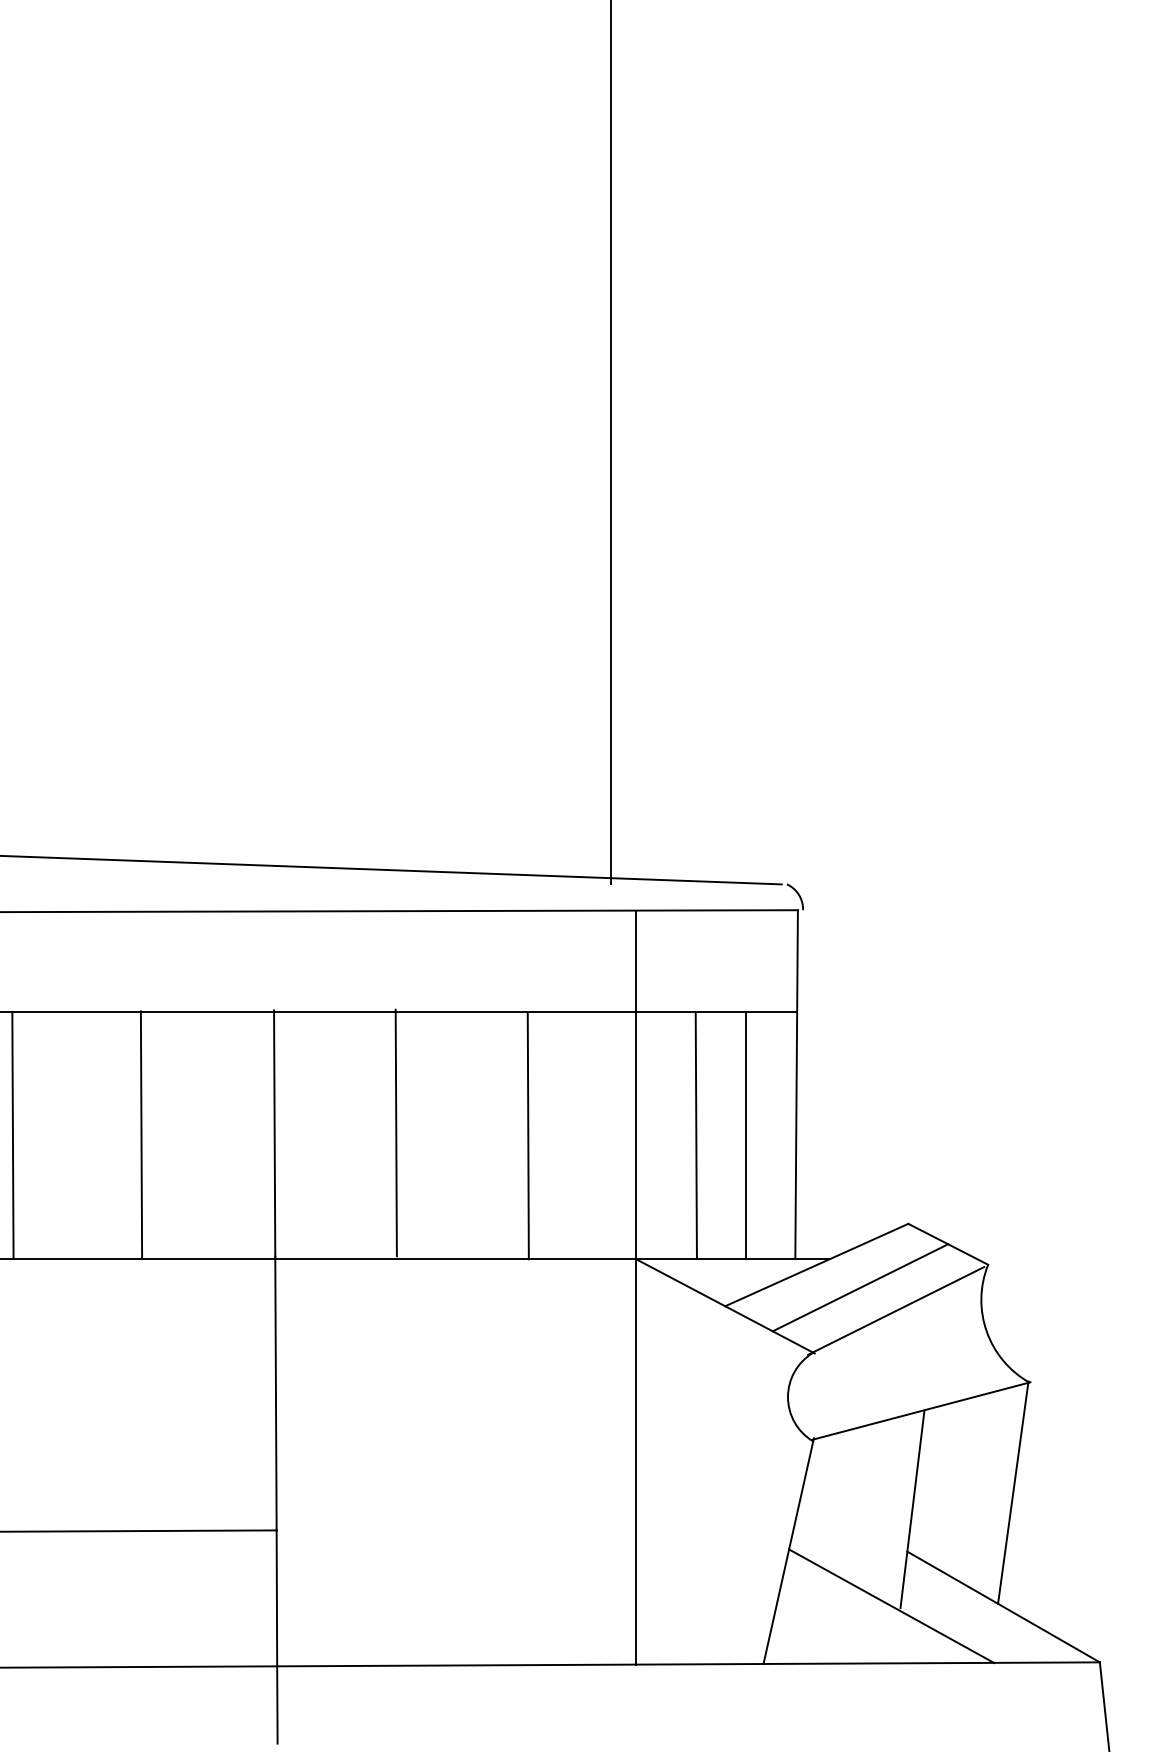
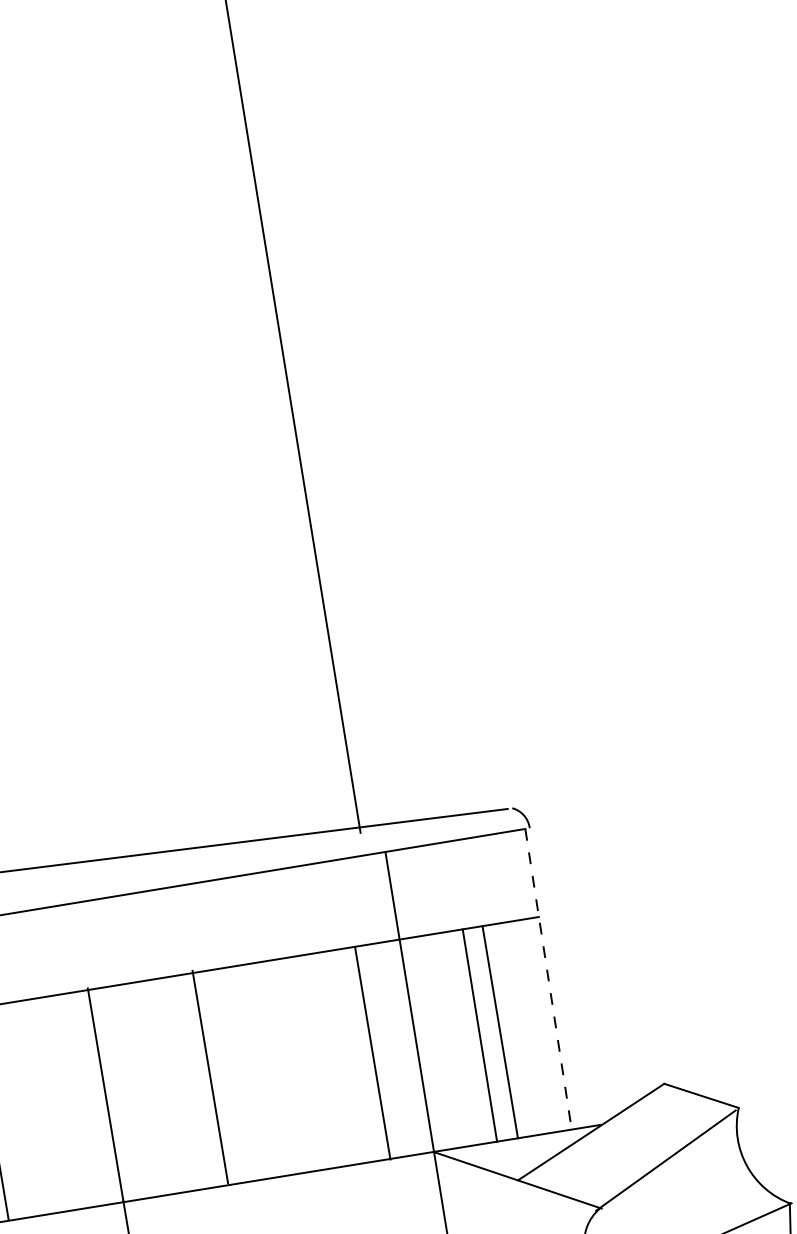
line: (796, 1084) -> (548, 979), solid -> dashed
line: (527, 1135) -> (372, 1053), moved
line: (695, 1135) -> (499, 1032), moved
line: (745, 1135) -> (479, 1035), moved
line: (860, 1287) -> (631, 1145), removed

